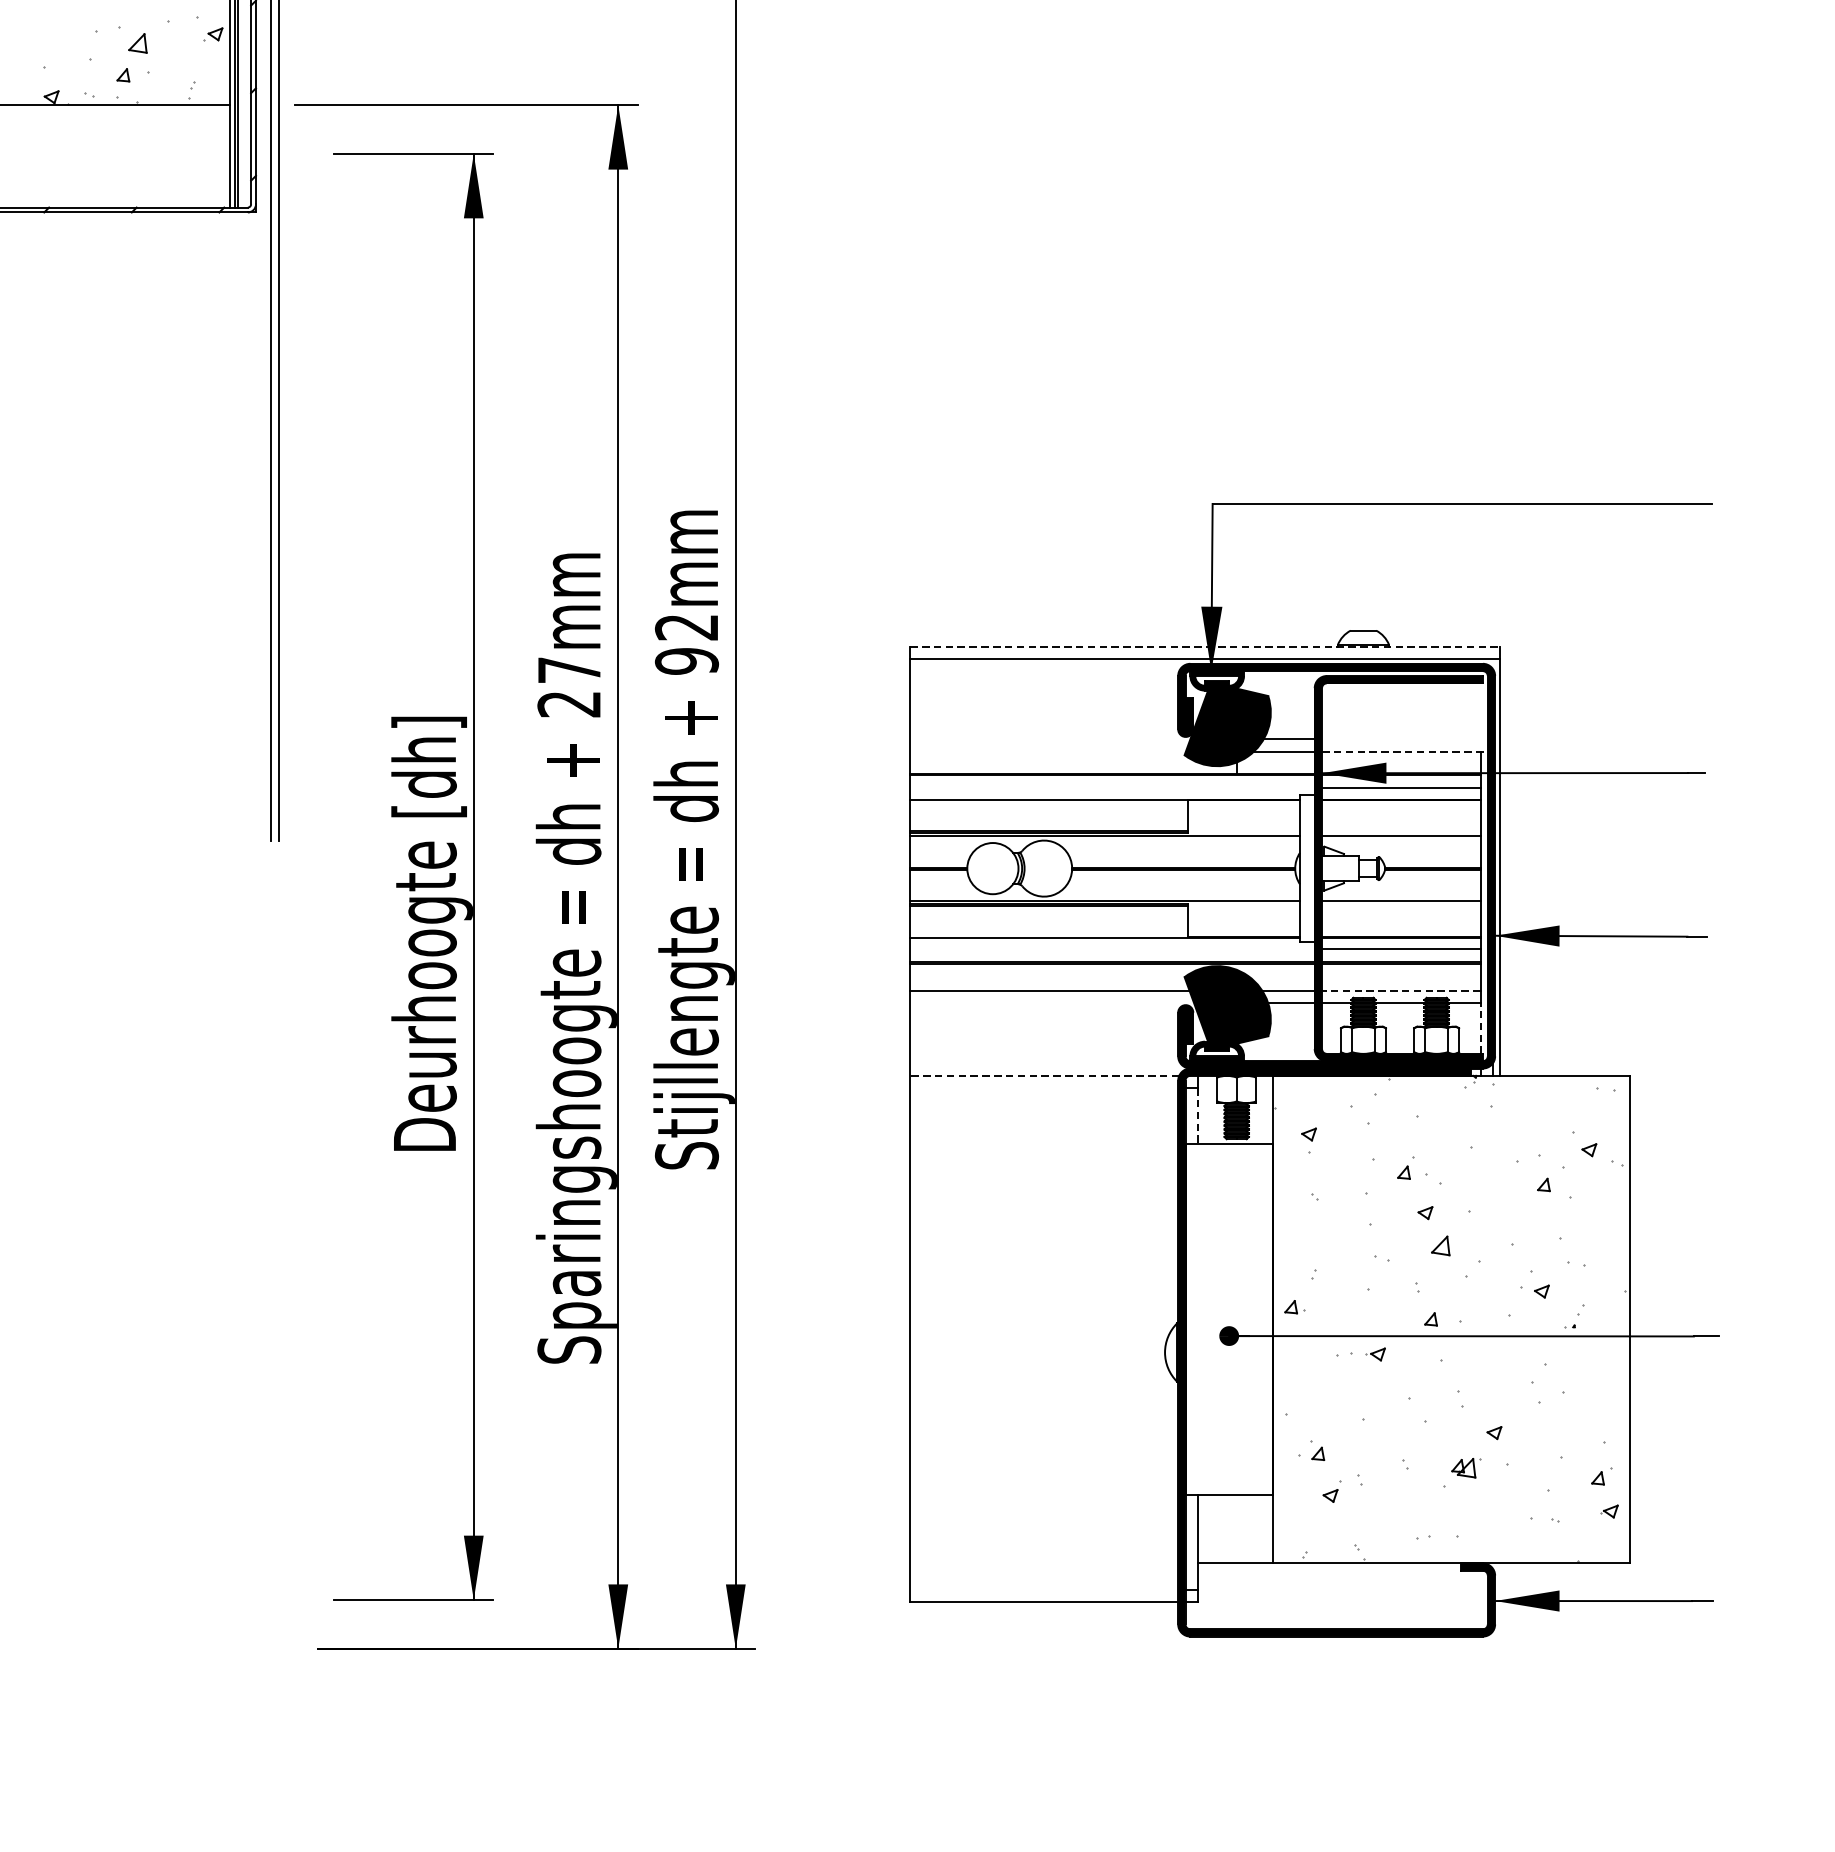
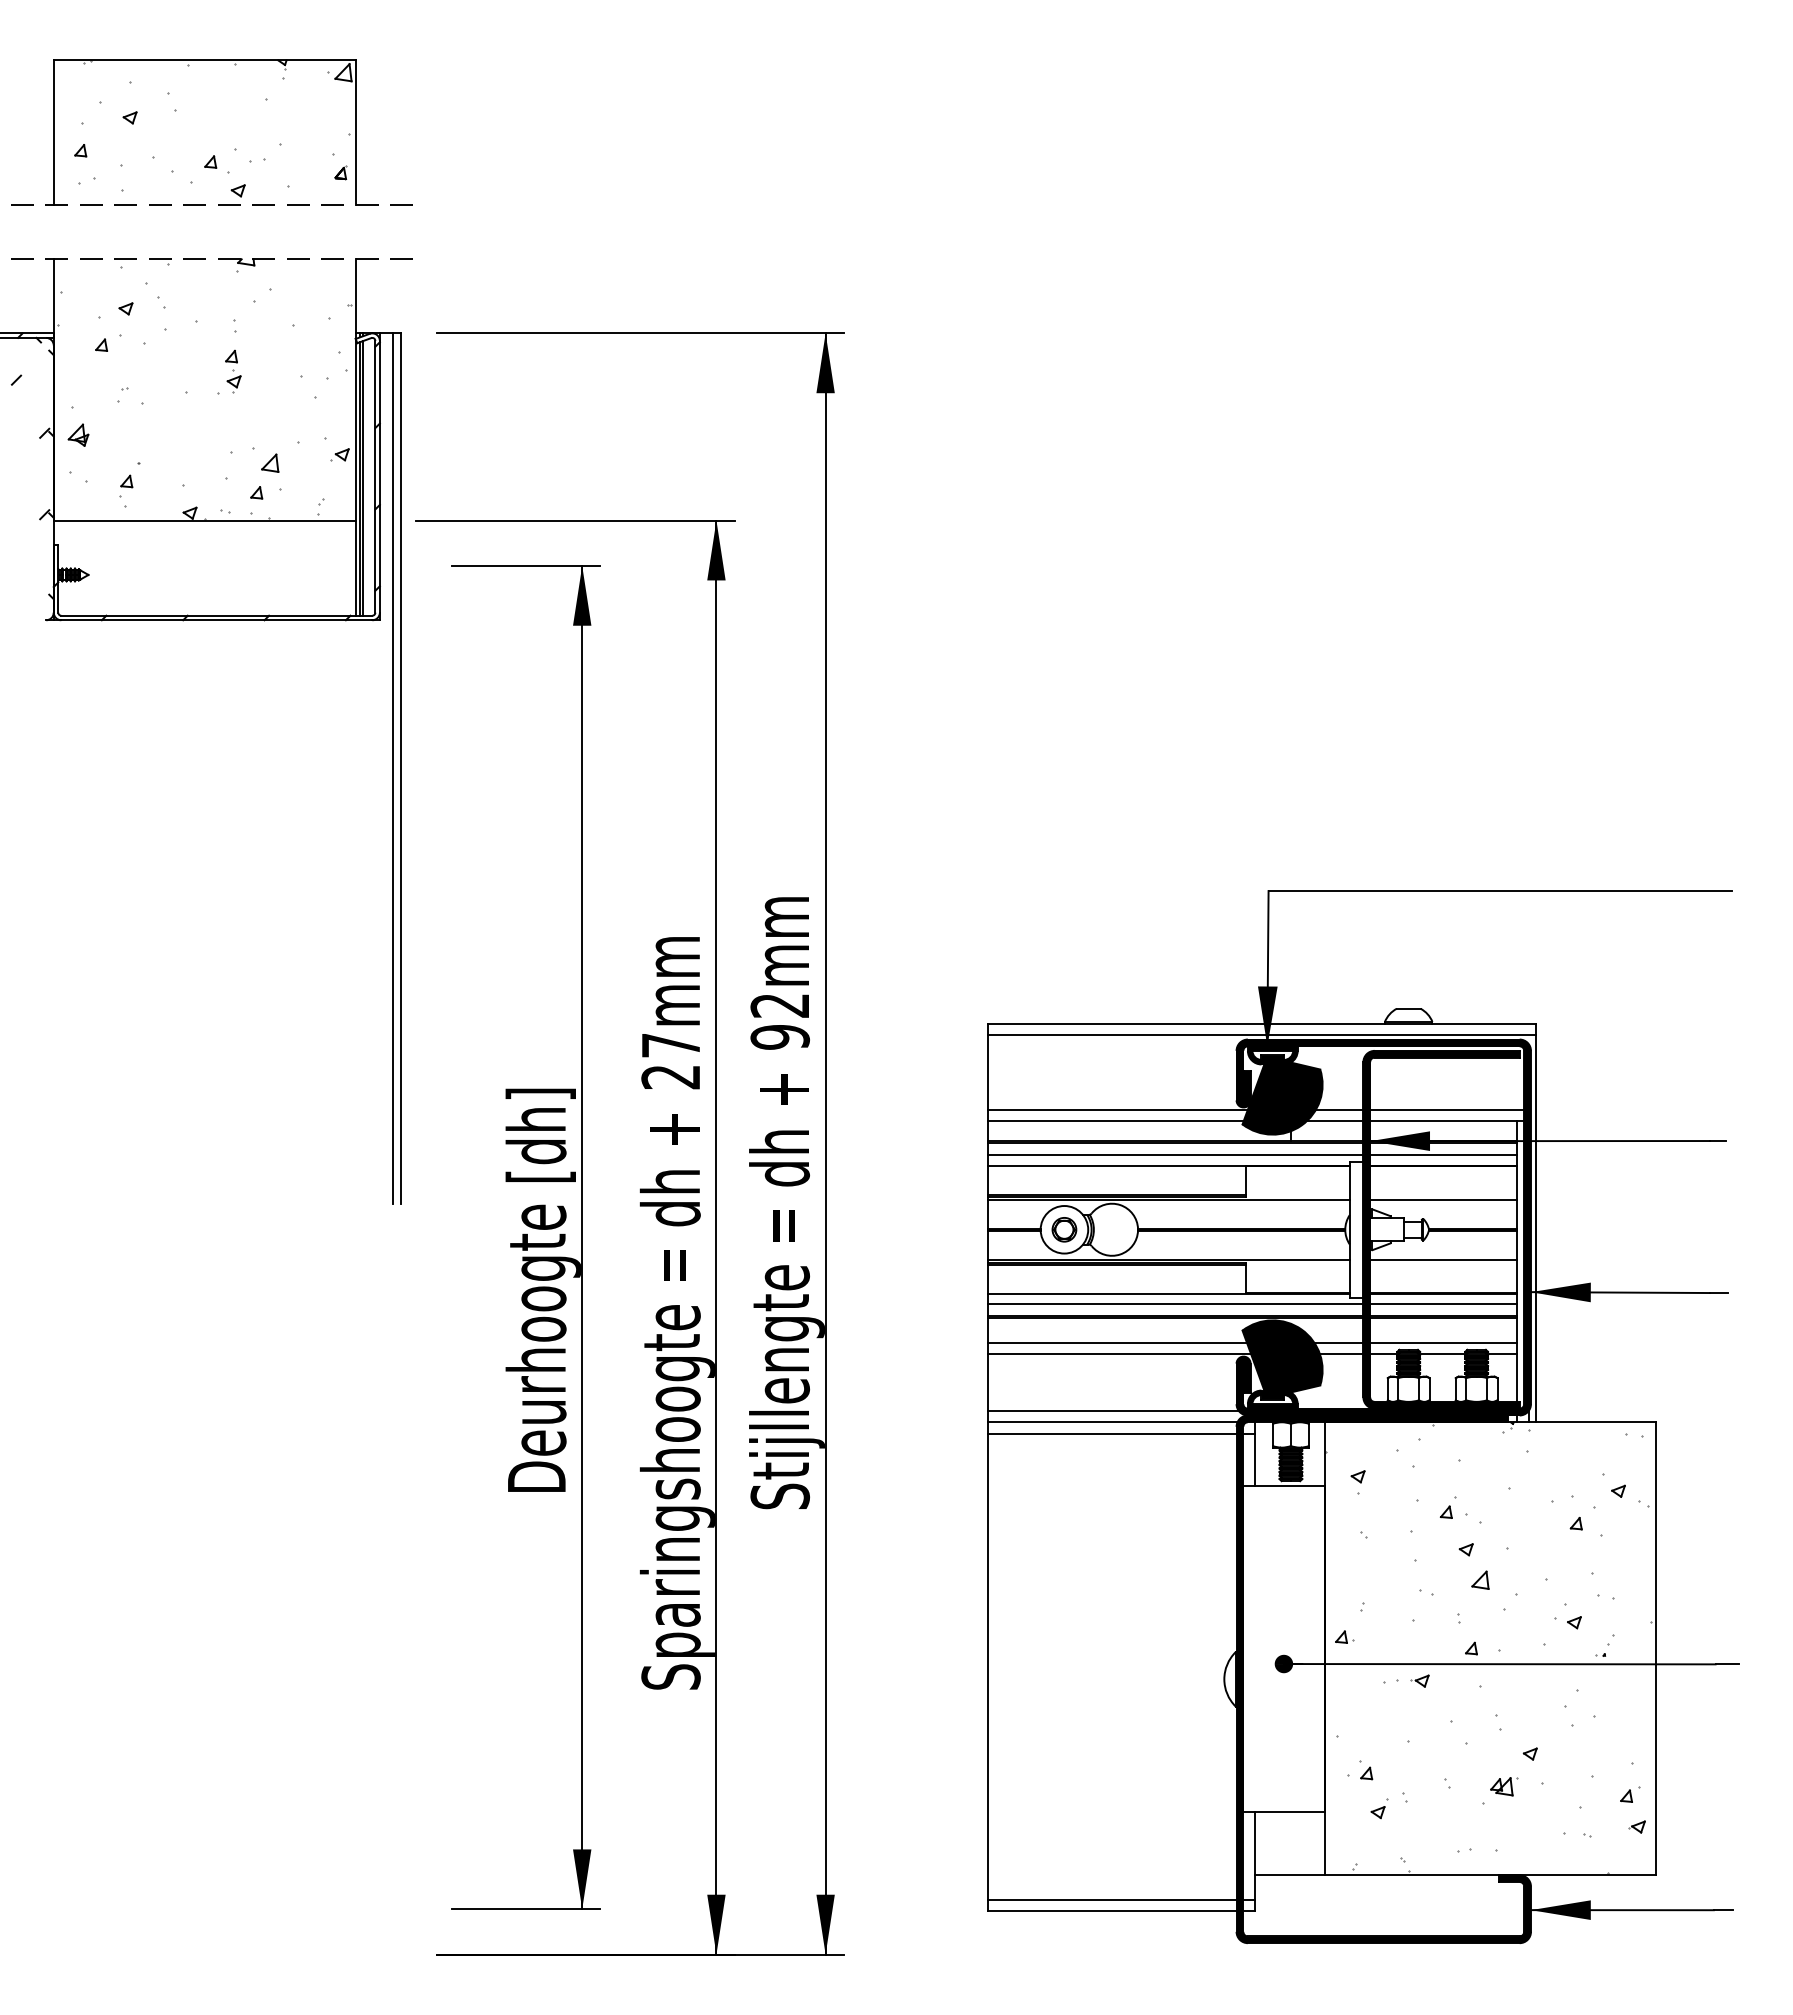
line: (1205, 646) -> (1261, 1023), dashed -> solid
line: (1050, 739) -> (1117, 1109), added
line: (1405, 739) -> (1447, 1109), added
line: (1047, 752) -> (1115, 1121), added
line: (1405, 752) -> (1447, 1121), dashed -> solid
line: (1112, 788) -> (1175, 1155), added
part: (992, 868) -> (1064, 1229), added
line: (1112, 949) -> (1175, 1304), added
line: (1400, 991) -> (1443, 1343), dashed -> solid
line: (1052, 1002) -> (1119, 1354), added
line: (1480, 1028) -> (1517, 1378), dashed -> solid
line: (1044, 1063) -> (1112, 1410), added
line: (1044, 1076) -> (1112, 1422), dashed -> solid
line: (1043, 1087) -> (1111, 1433), added
line: (1197, 1116) -> (1254, 1460), dashed -> solid
line: (1043, 1590) -> (1111, 1900), added

